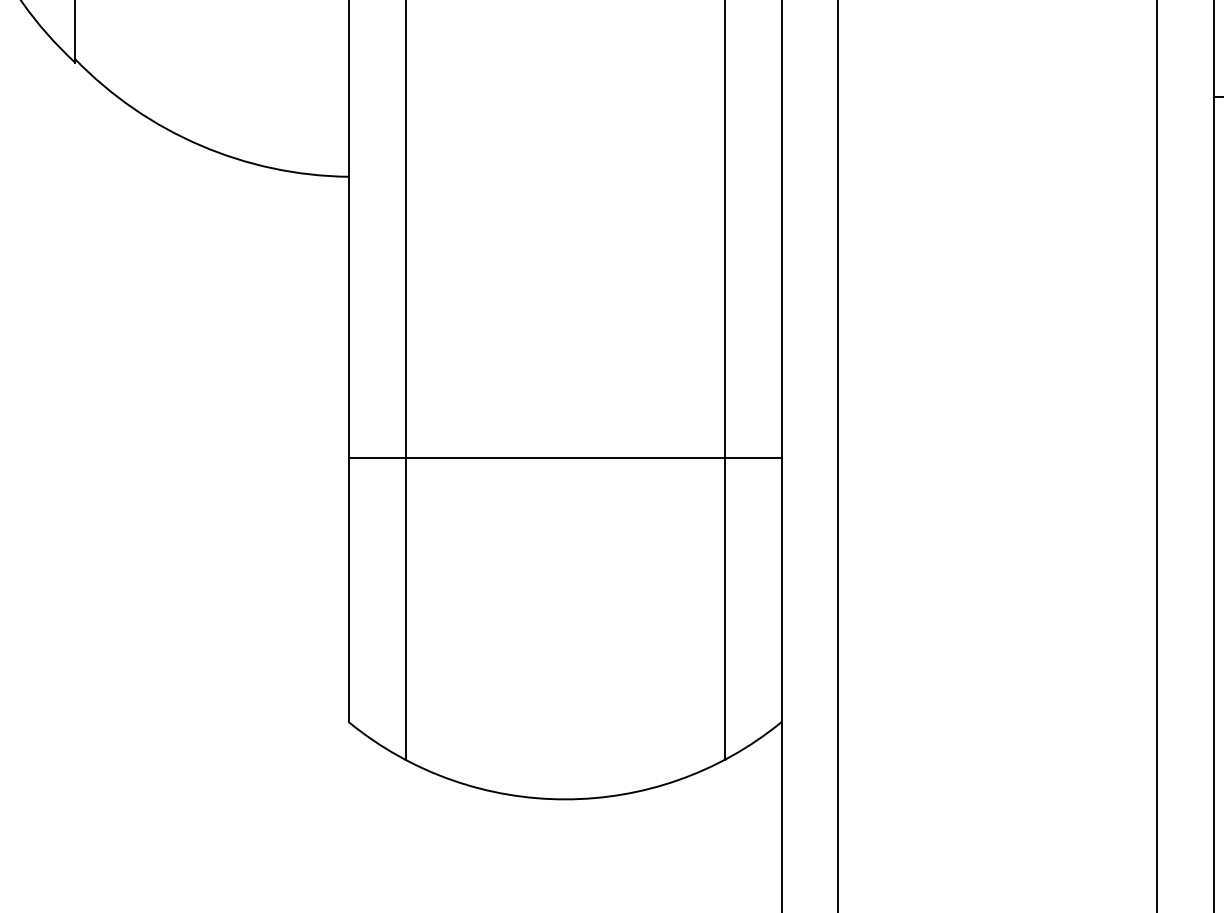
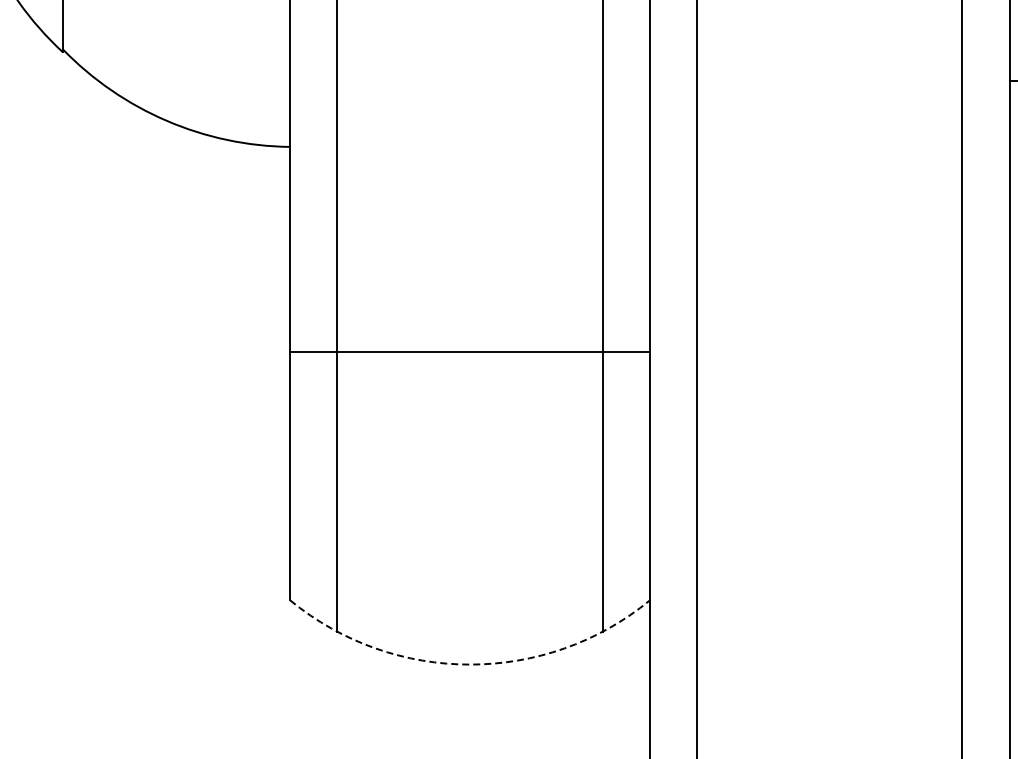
line: (564, 457) -> (469, 351), moved
arc: (565, 799) -> (470, 664), solid -> dashed

